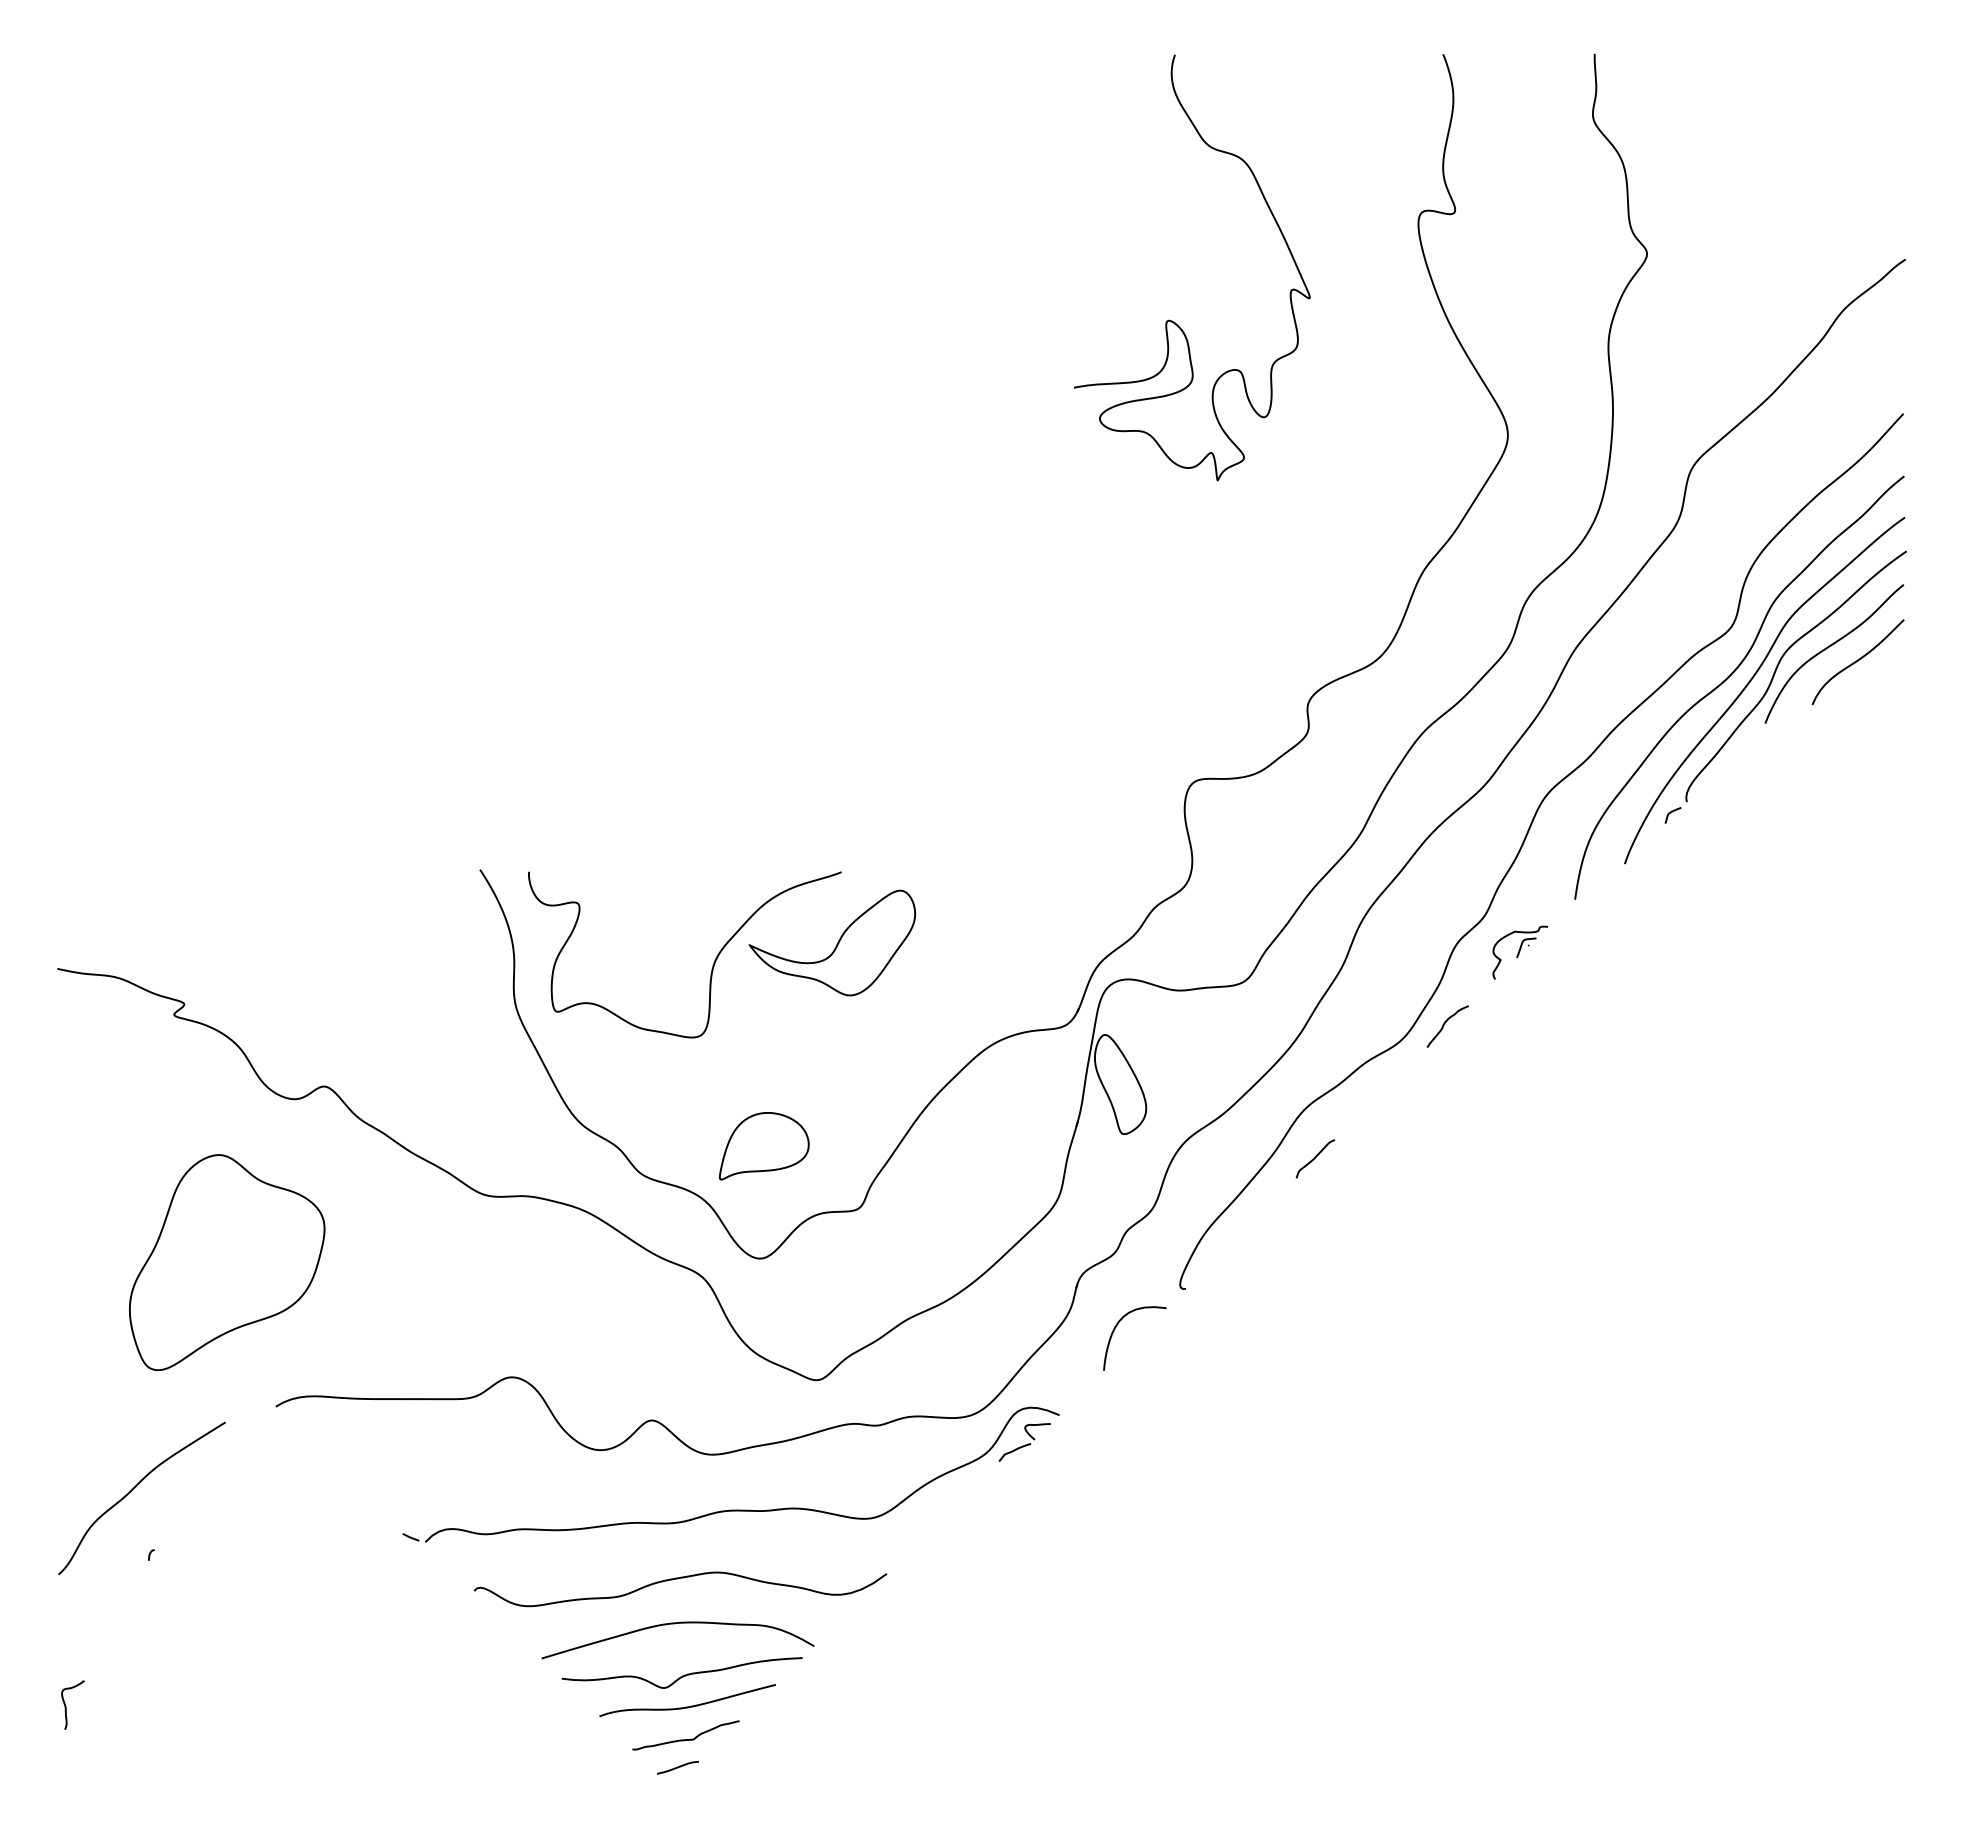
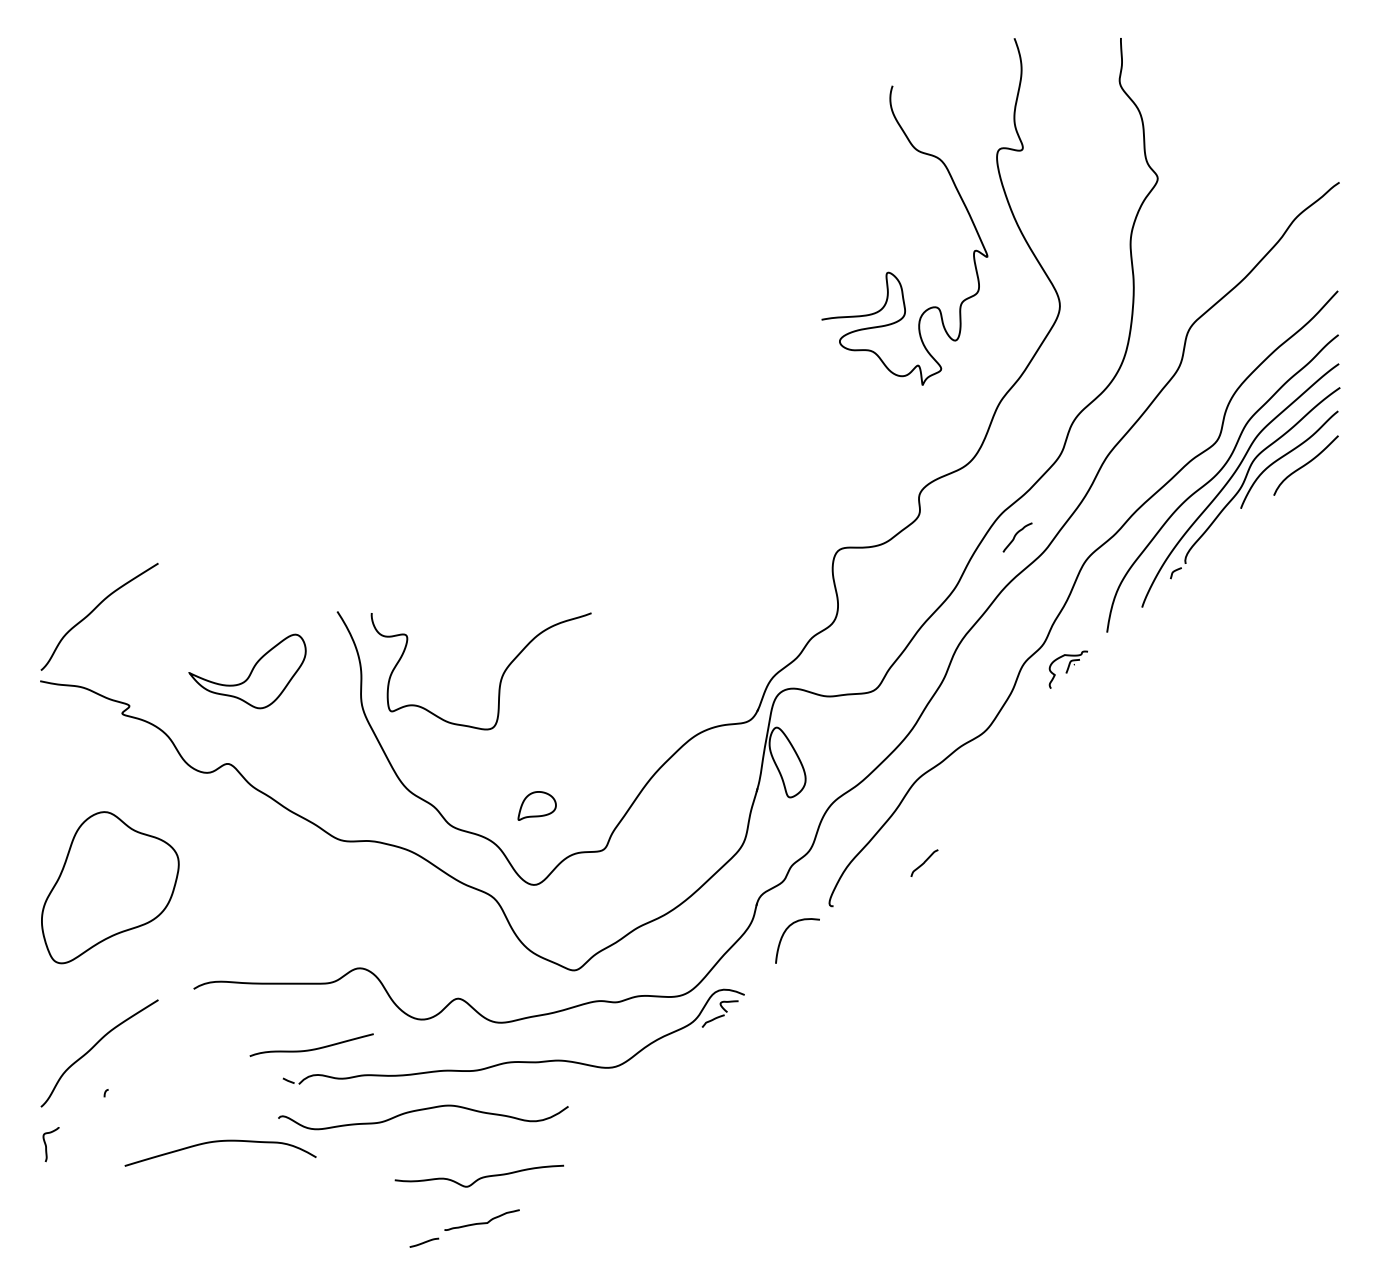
curve: (1172, 320) -> (890, 272), moved
curve: (133, 868) -> (93, 610), added
part: (832, 942) -> (247, 671), moved
curve: (1444, 1025) -> (1015, 536), moved
part: (764, 1146) -> (537, 806), size x0.6
curve: (1315, 1158) -> (924, 863), moved
part: (227, 1262) -> (110, 887), moved
curve: (678, 1579) -> (422, 1110), moved
curve: (675, 1624) -> (218, 1142), moved
curve: (66, 1705) -> (46, 1144), moved
curve: (687, 1706) -> (311, 1049), moved
curve: (677, 1767) -> (424, 1242), moved

